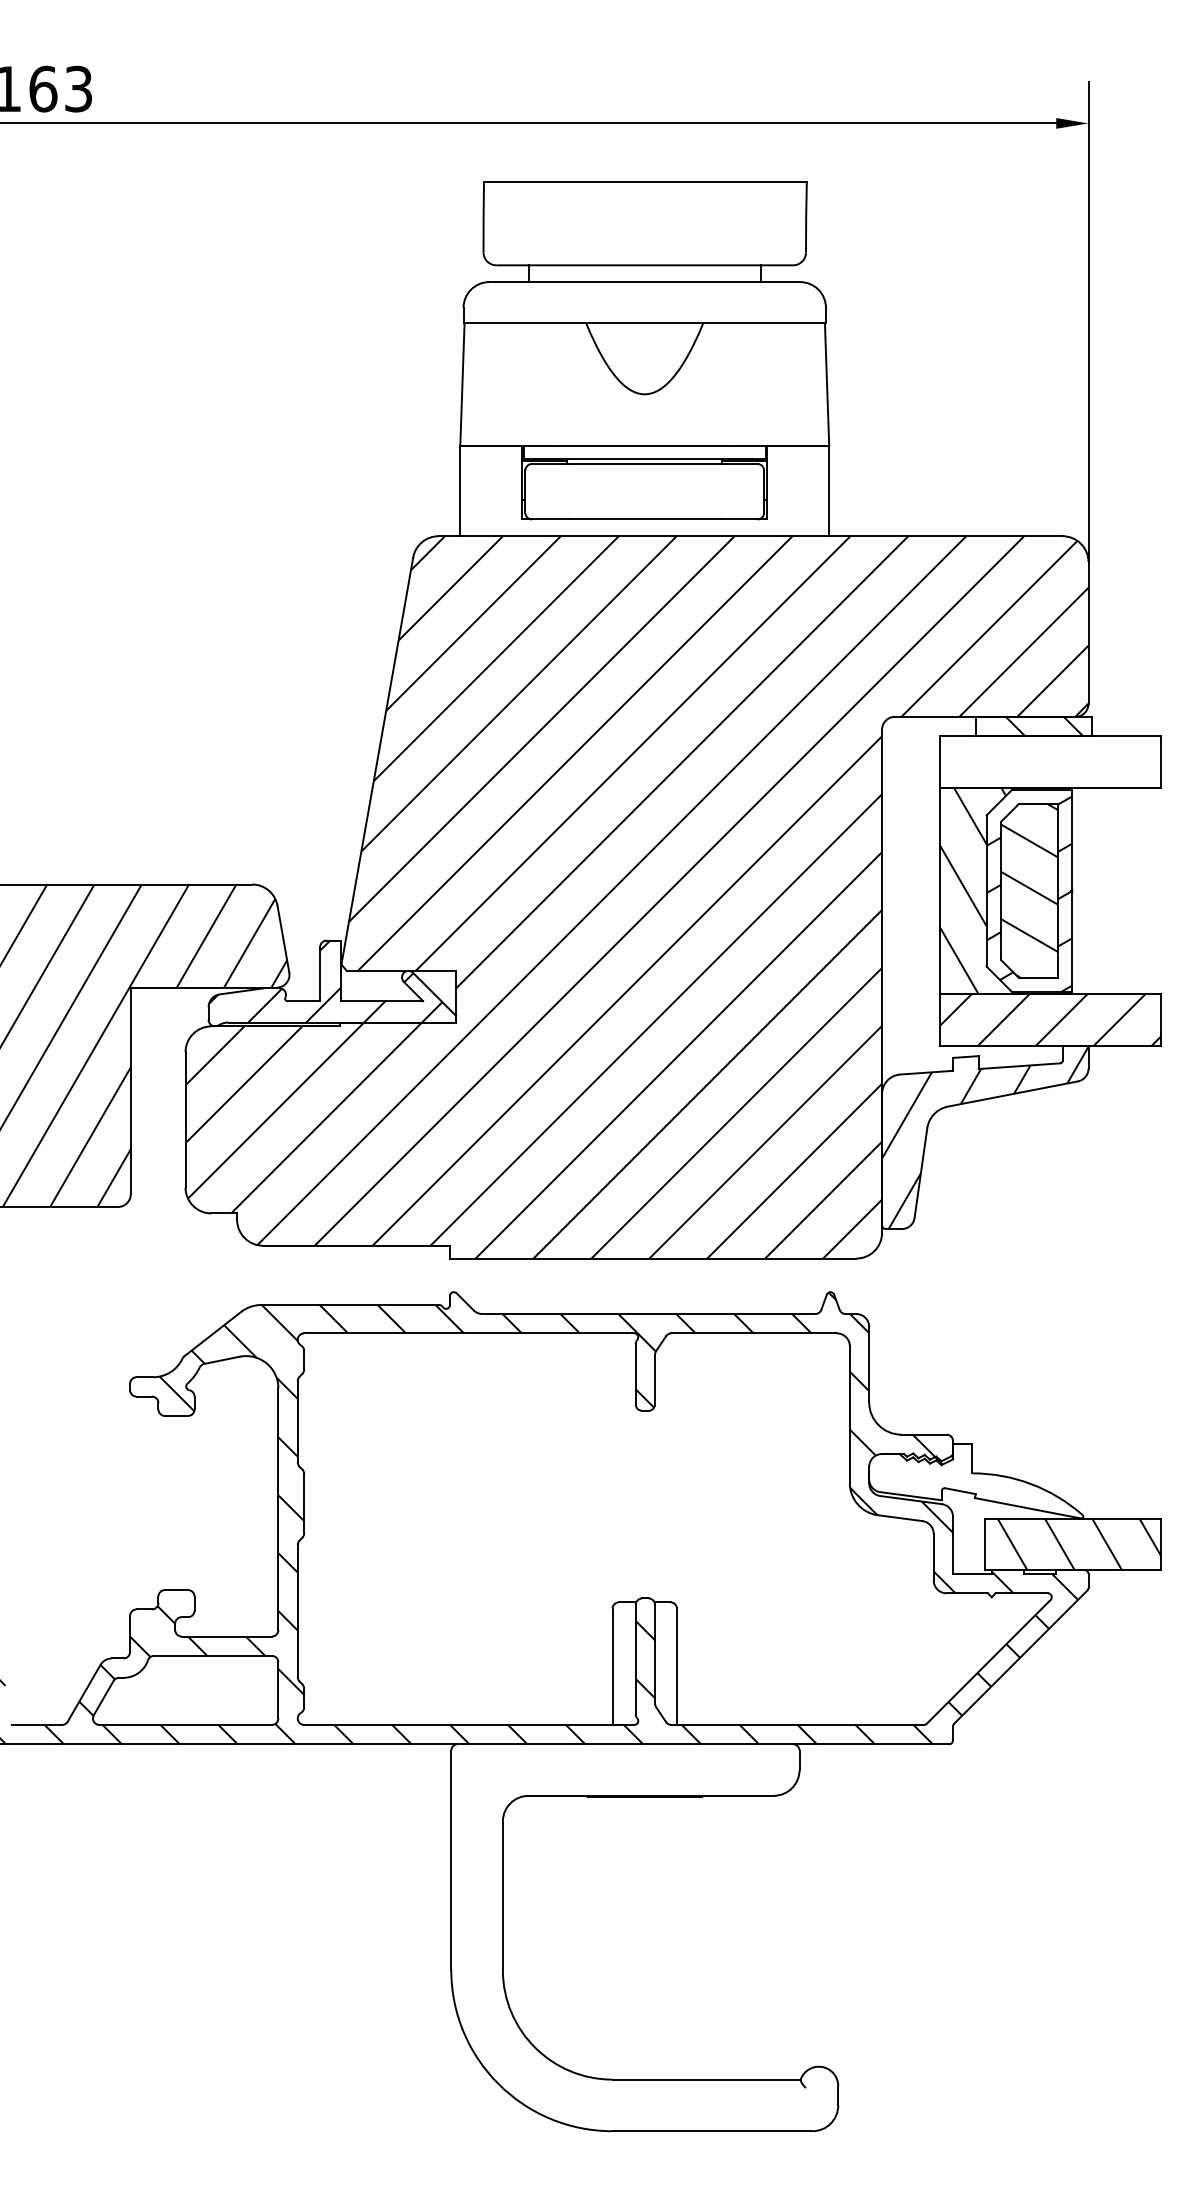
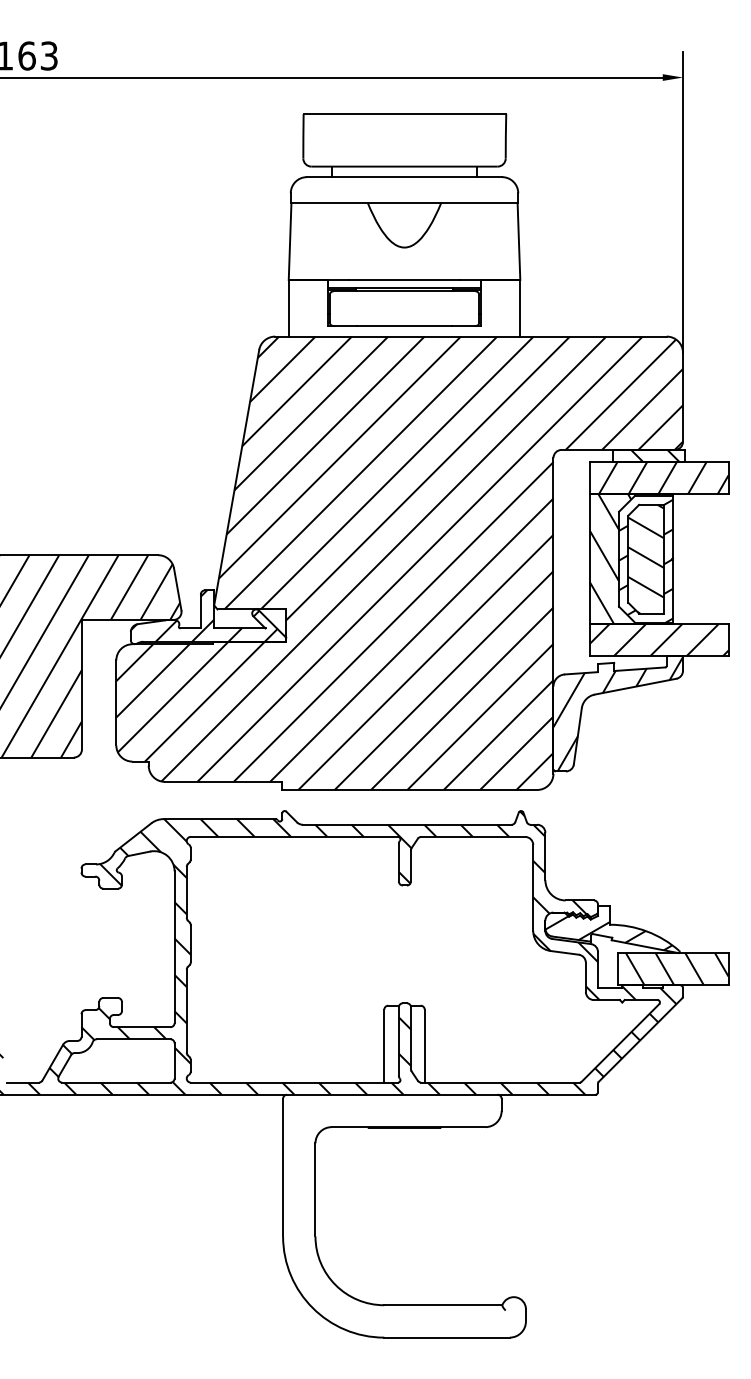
hatch: (1057, 762) -> (663, 478), added
hatch: (969, 1484) -> (608, 931), added

